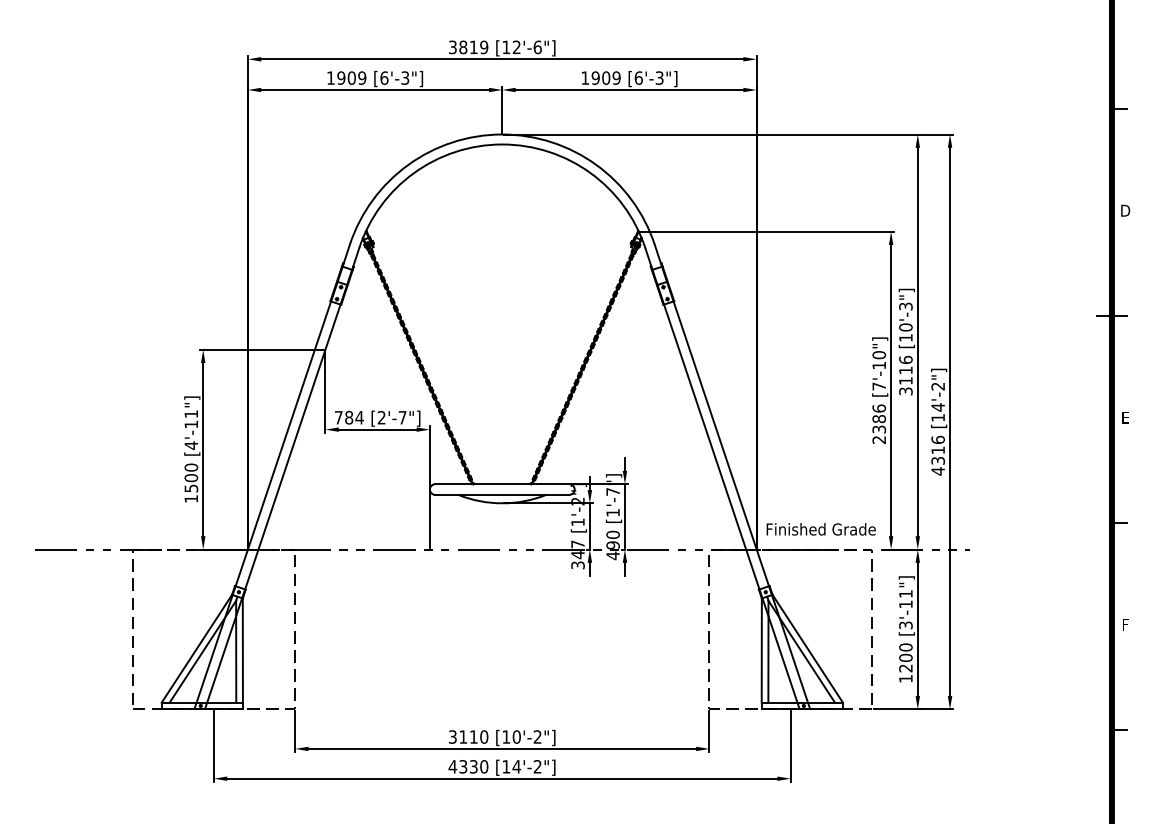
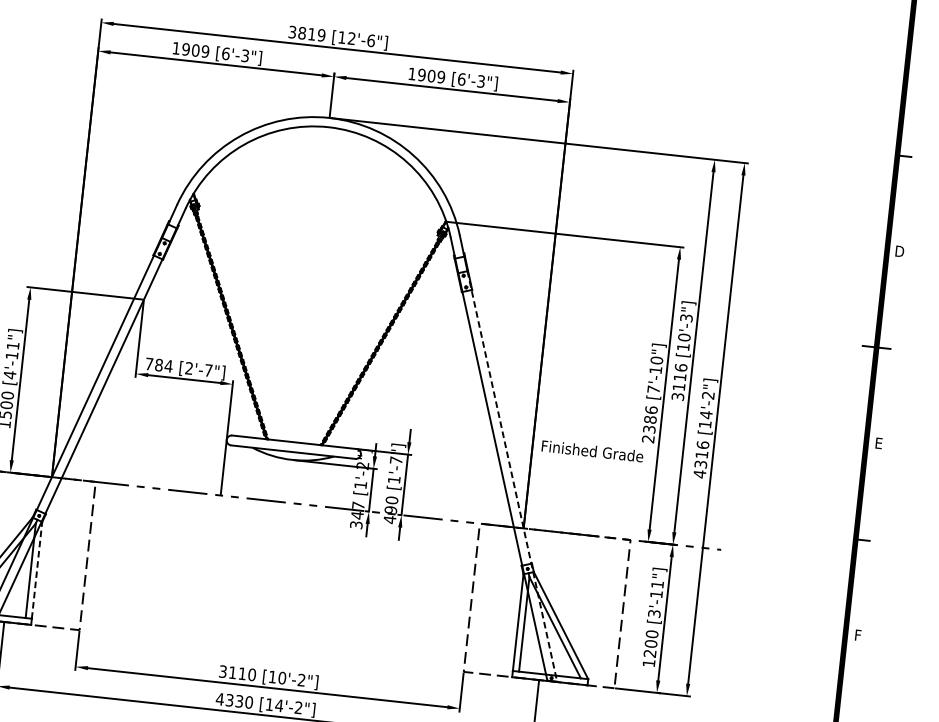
line: (738, 495) -> (512, 476), solid -> dashed
text: (820, 529) -> (591, 451), moved
line: (242, 650) -> (36, 570), solid -> dashed

